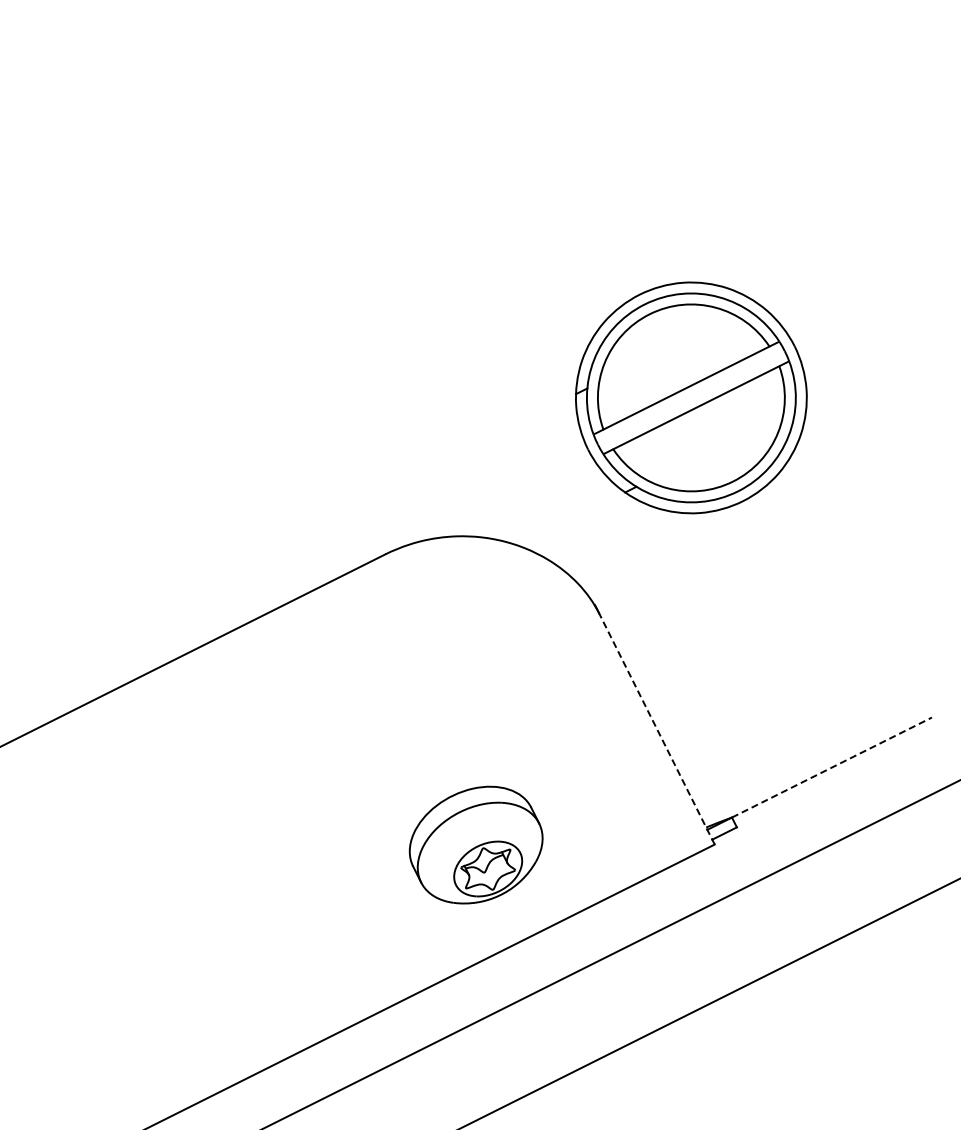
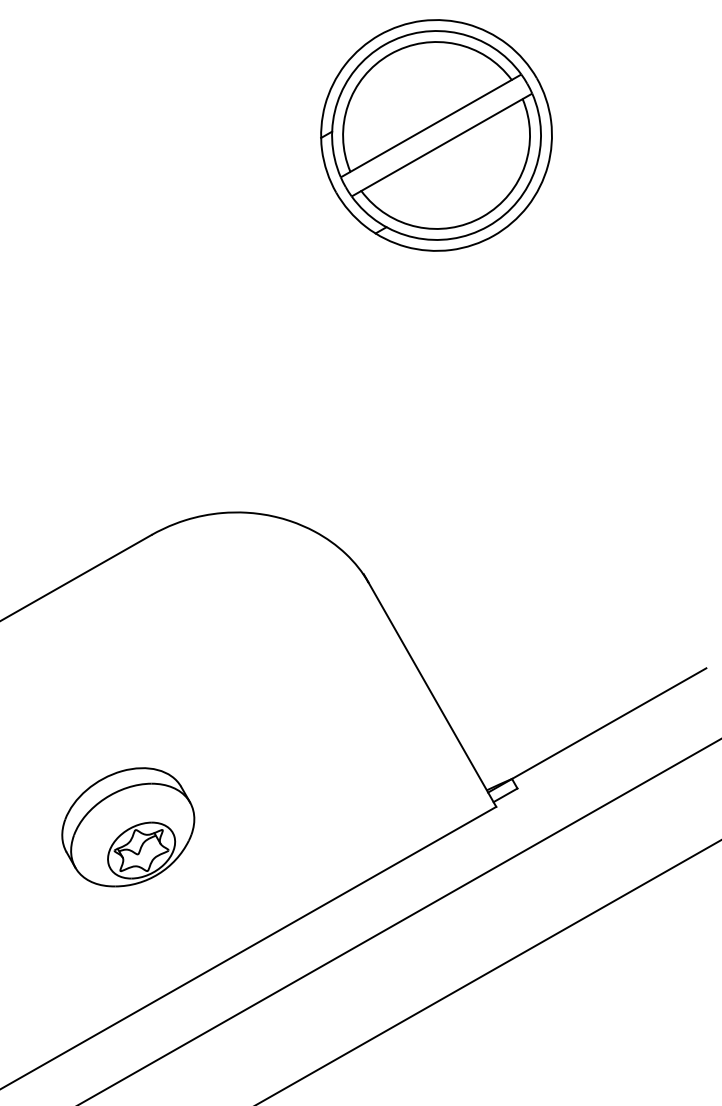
part: (691, 397) -> (436, 135), moved
line: (656, 728) -> (431, 694), dashed -> solid
line: (831, 767) -> (608, 723), dashed -> solid
part: (475, 844) -> (127, 826), moved

